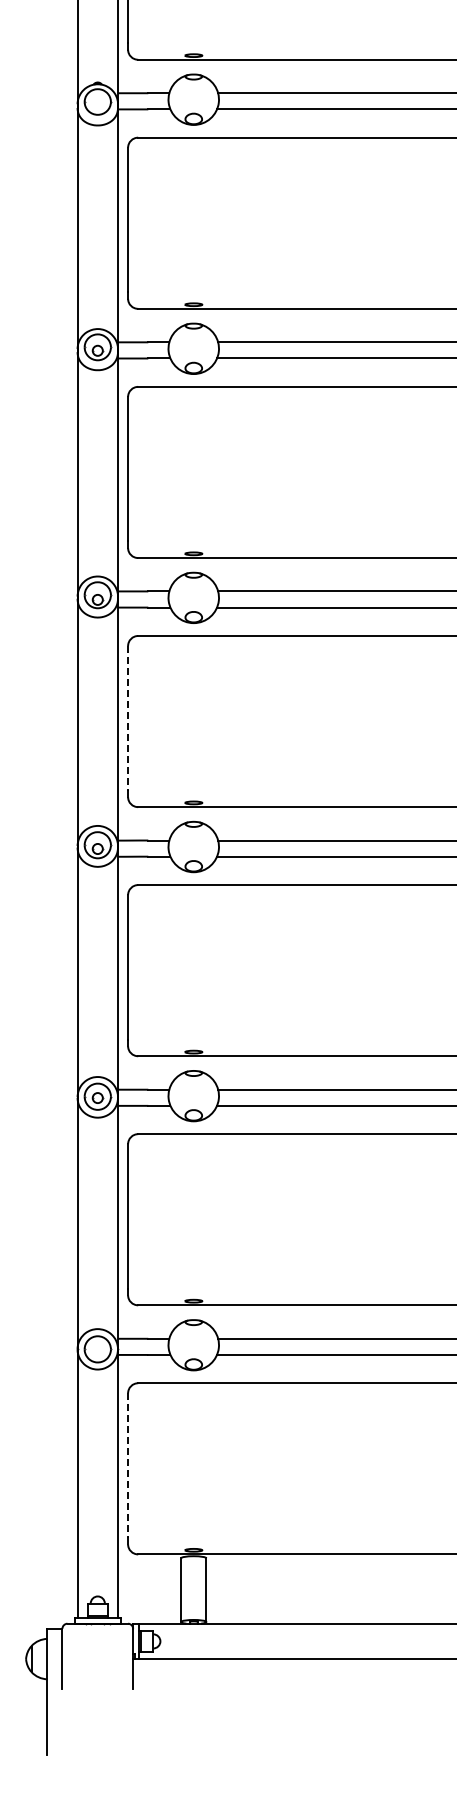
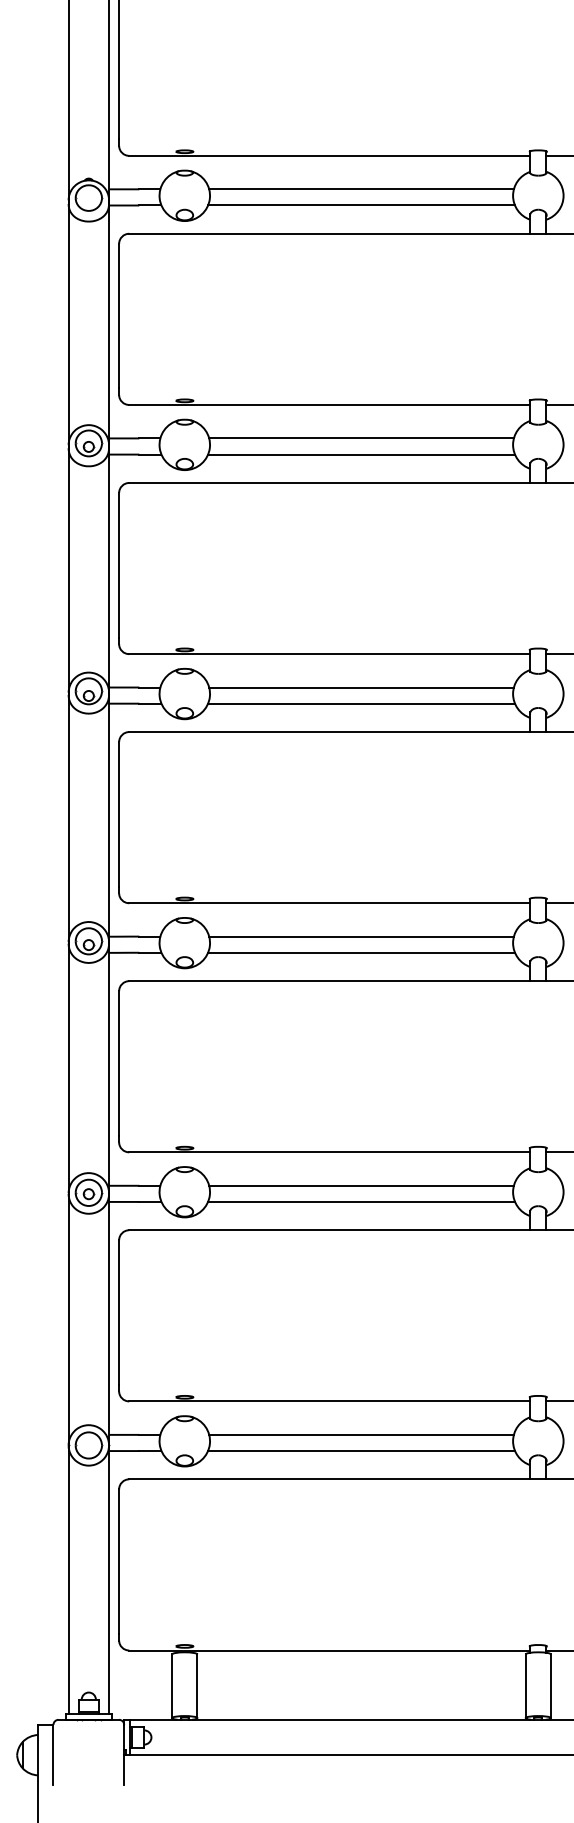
line: (128, 718) -> (119, 814), dashed -> solid
line: (128, 1466) -> (119, 1562), dashed -> solid

